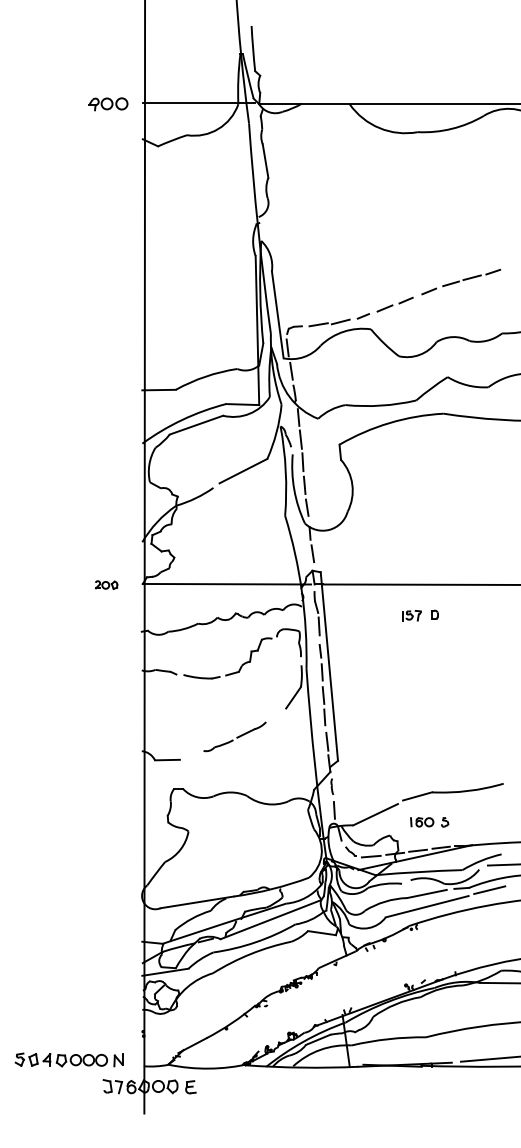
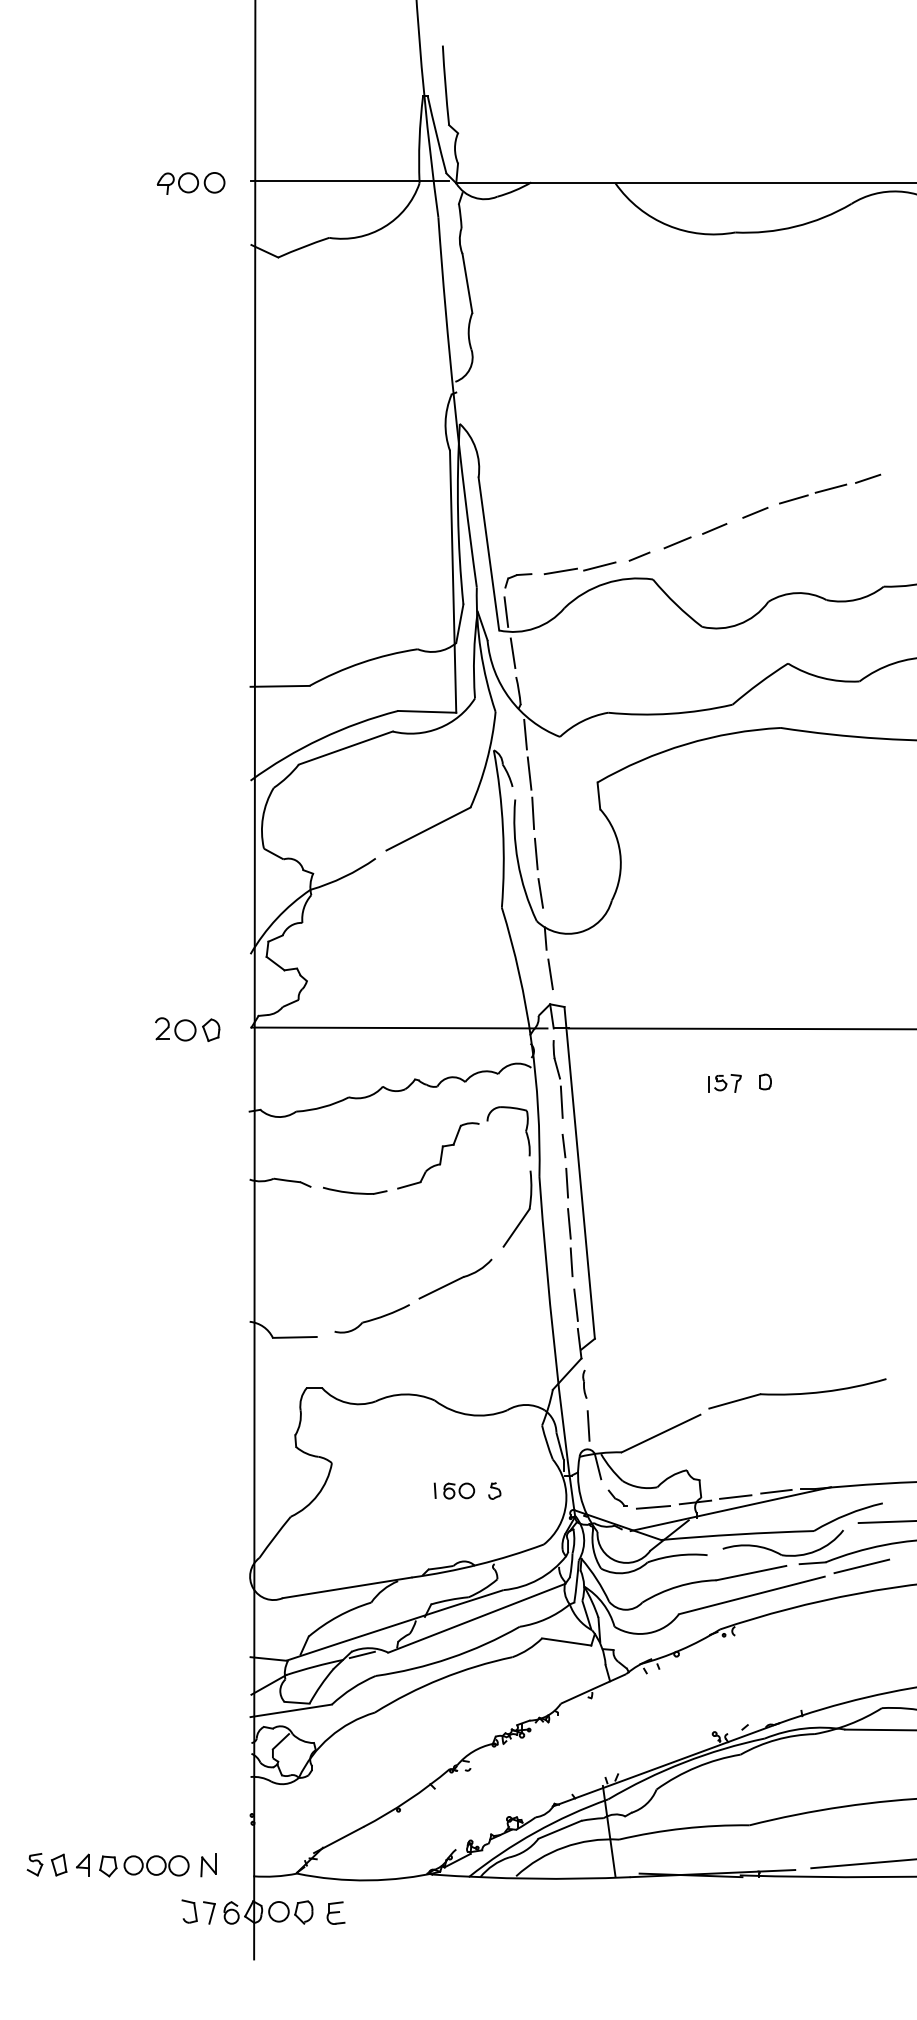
part: (106, 584) -> (187, 1028), size x1.67
part: (234, 736) -> (412, 1295), size x1.43
part: (429, 822) -> (467, 1491), moved

